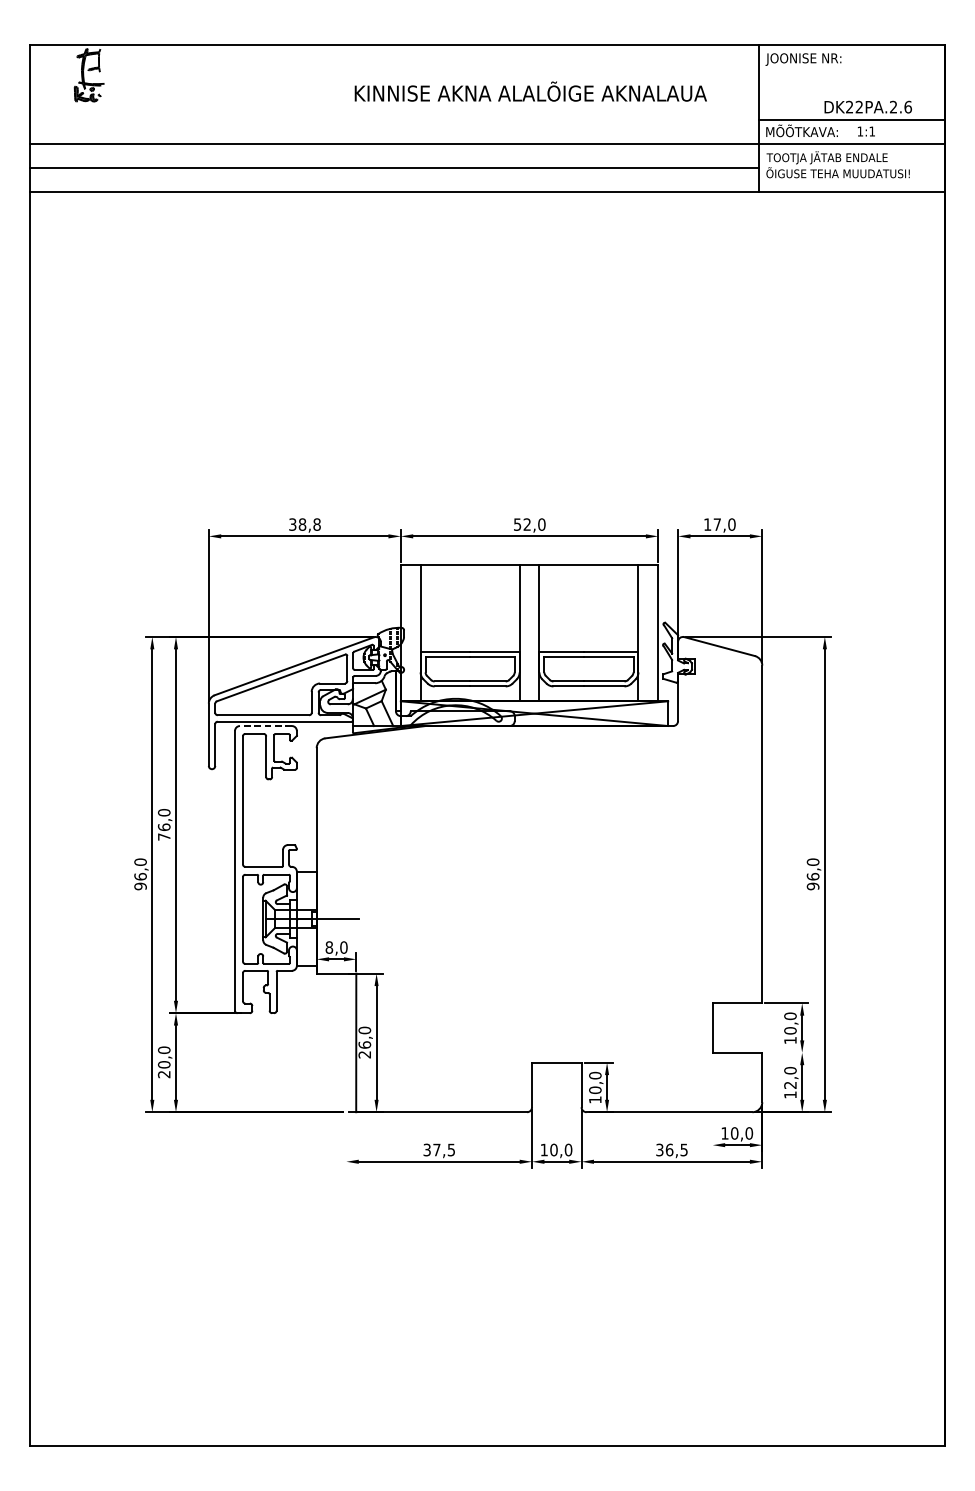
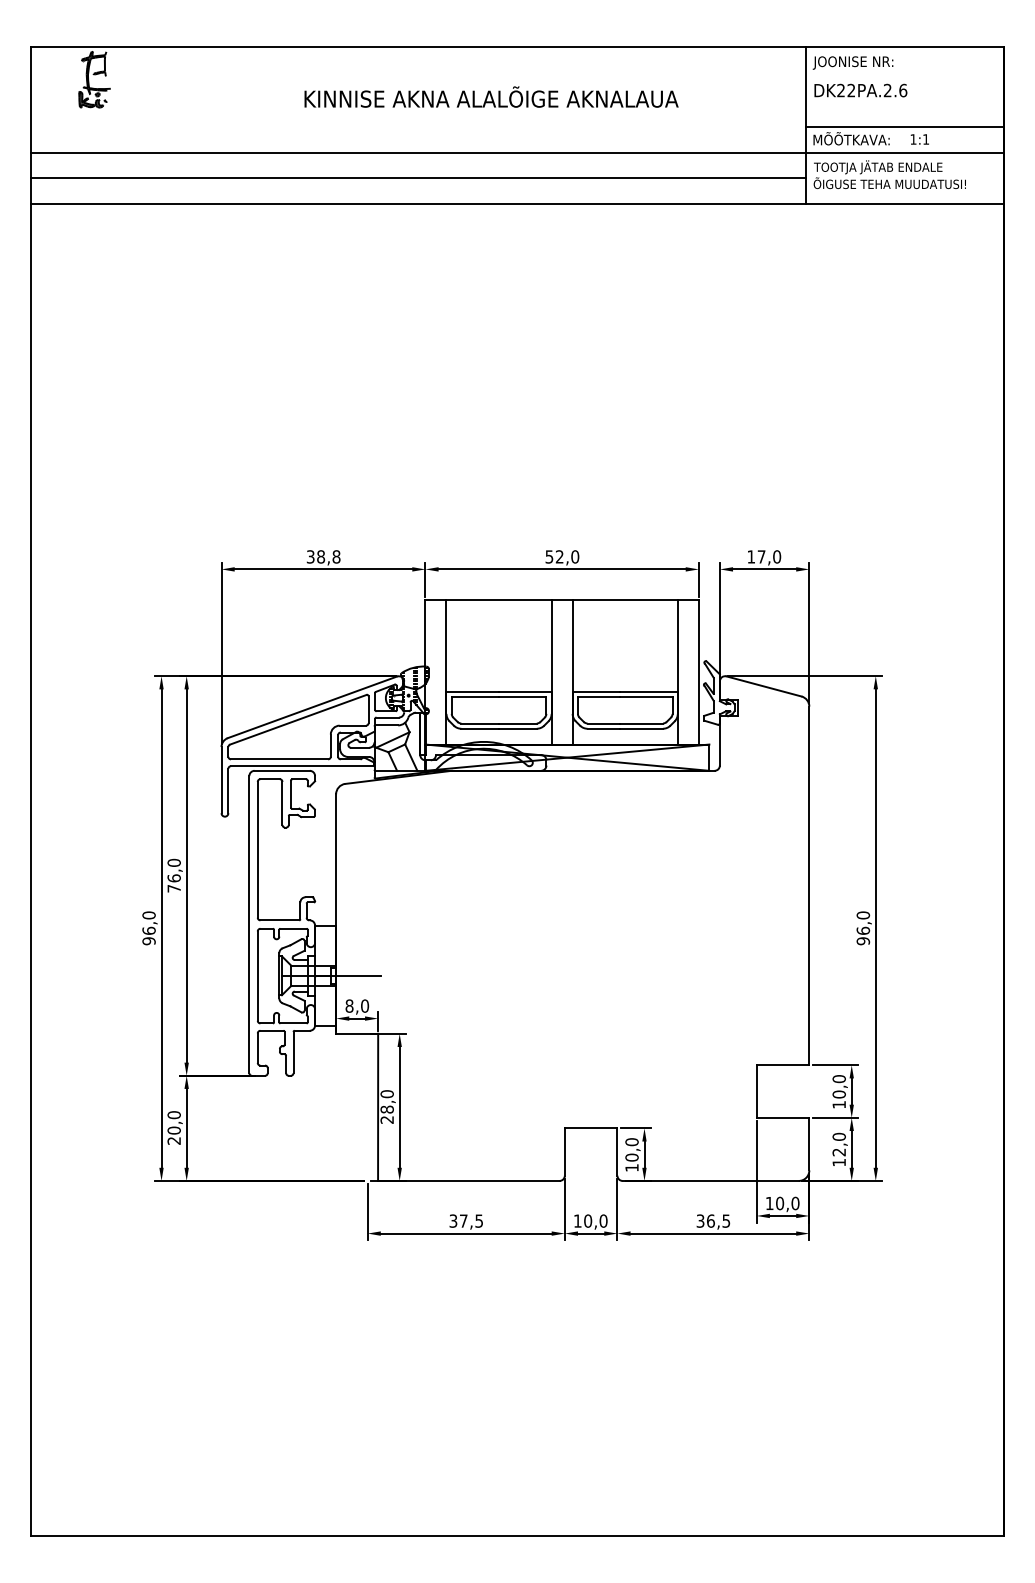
text: (530, 91) -> (491, 96), moved
text: (867, 107) -> (860, 90), moved
line: (266, 725) -> (282, 770), dashed -> solid
text: (364, 1044) -> (386, 1109), 26,0 -> 28,0
line: (786, 1052) -> (835, 1117), added
line: (712, 1103) -> (756, 1171), added
line: (346, 1141) -> (367, 1212), added

